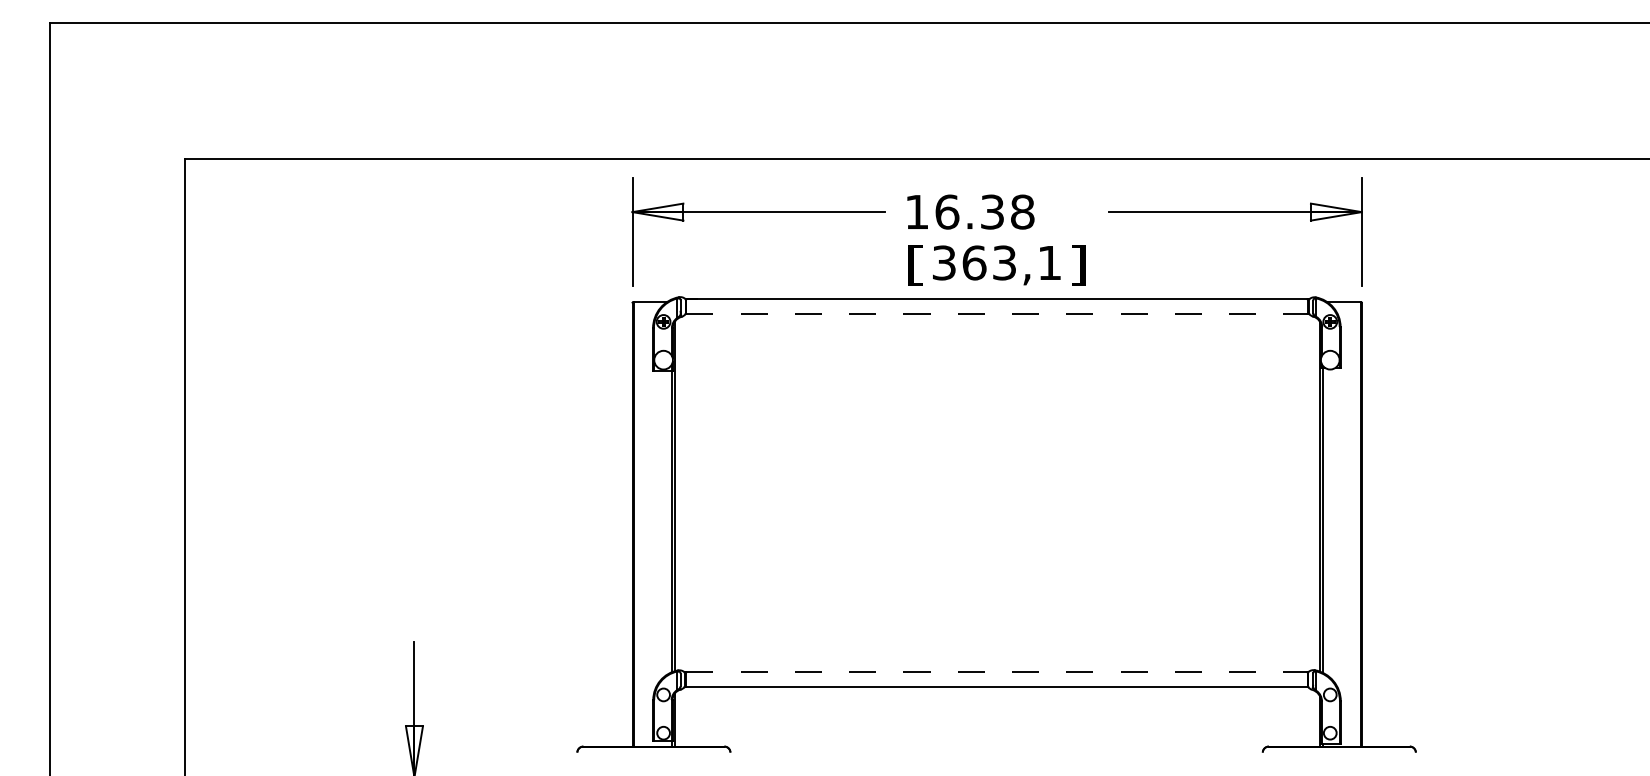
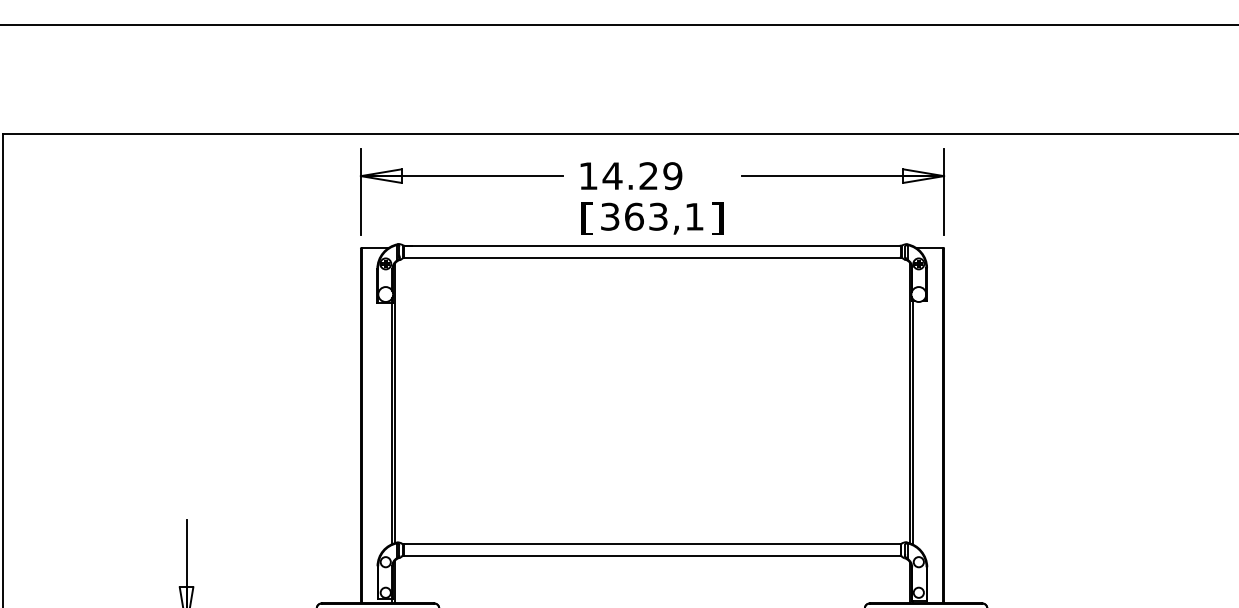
text: (984, 211) -> (642, 175), 16.38 -> 14.29
line: (996, 314) -> (651, 257), dashed -> solid
line: (996, 672) -> (651, 544), dashed -> solid

